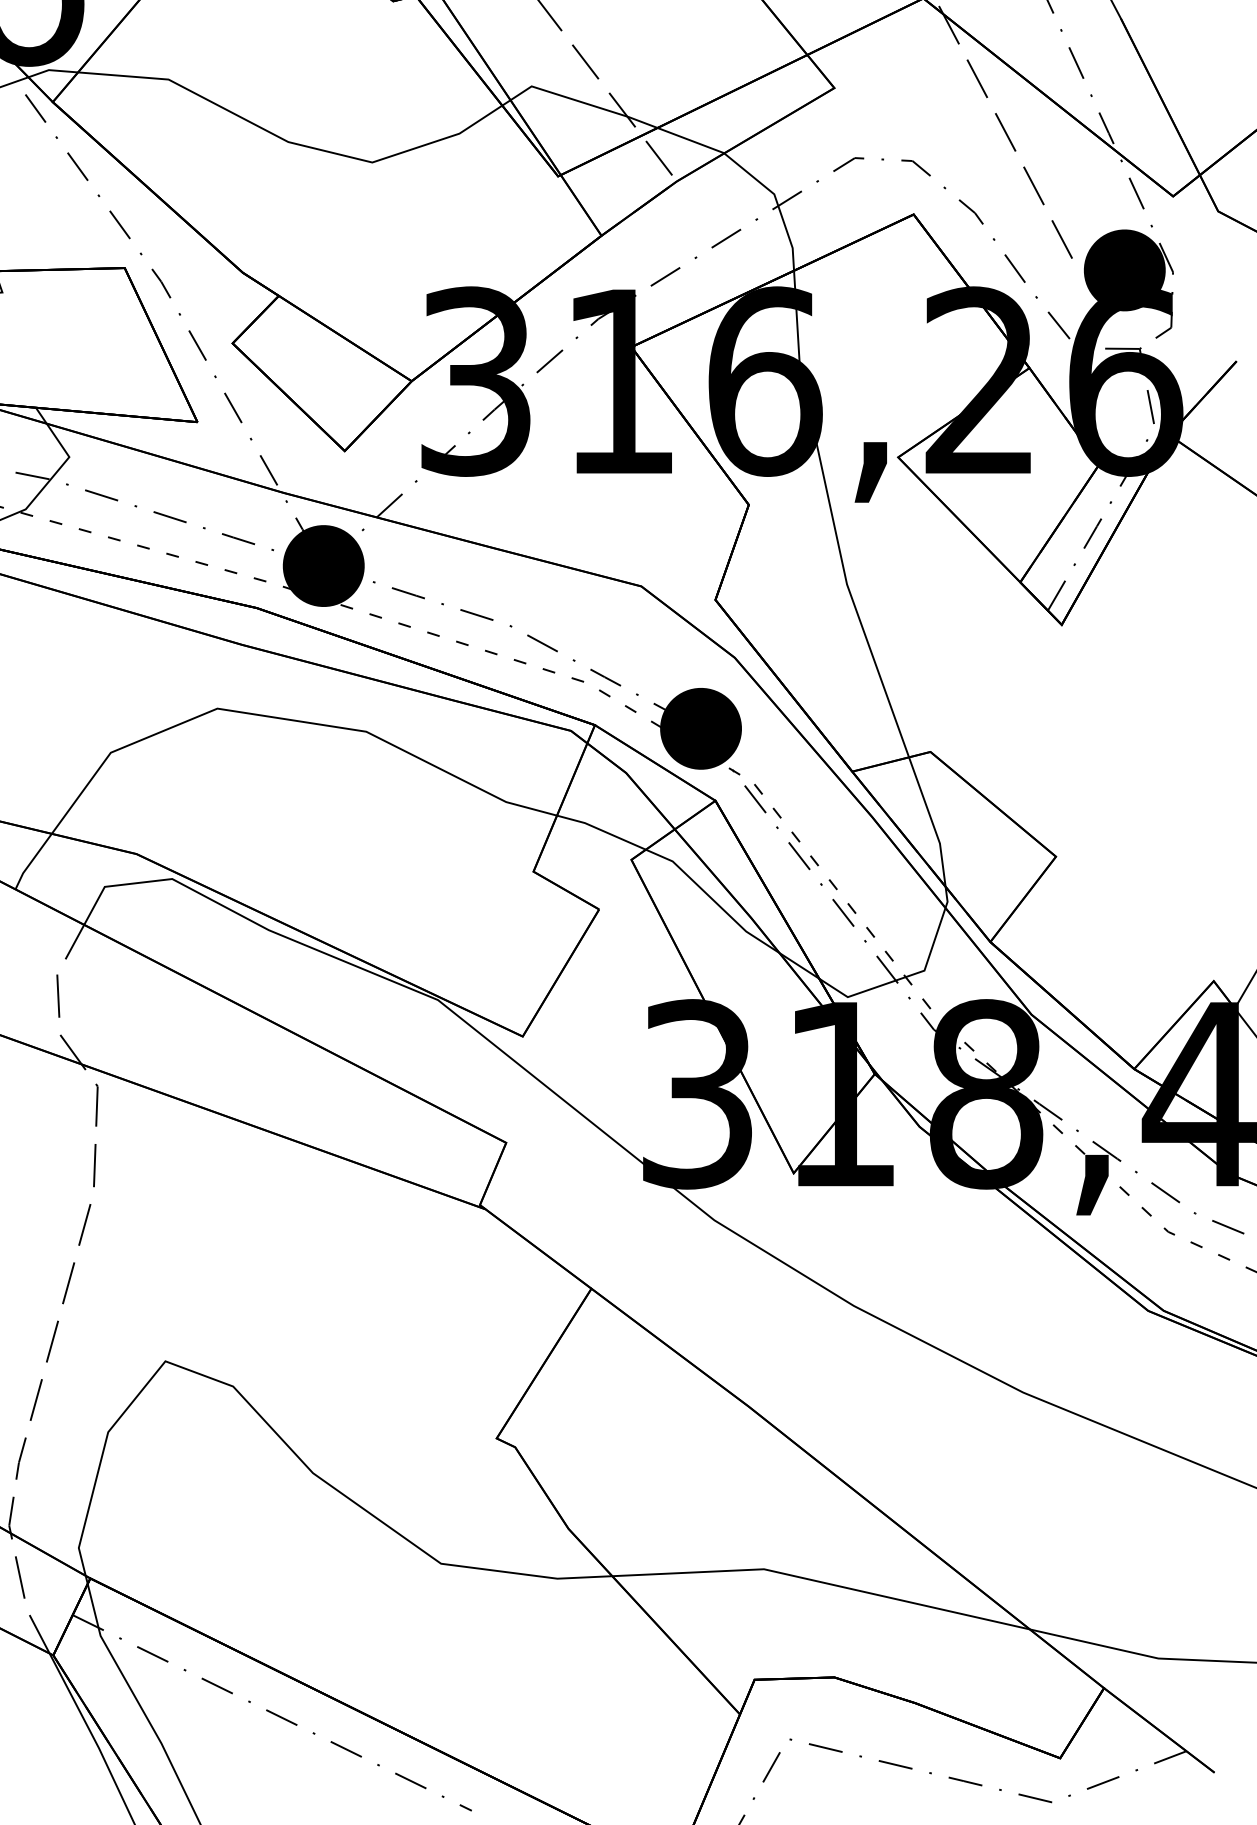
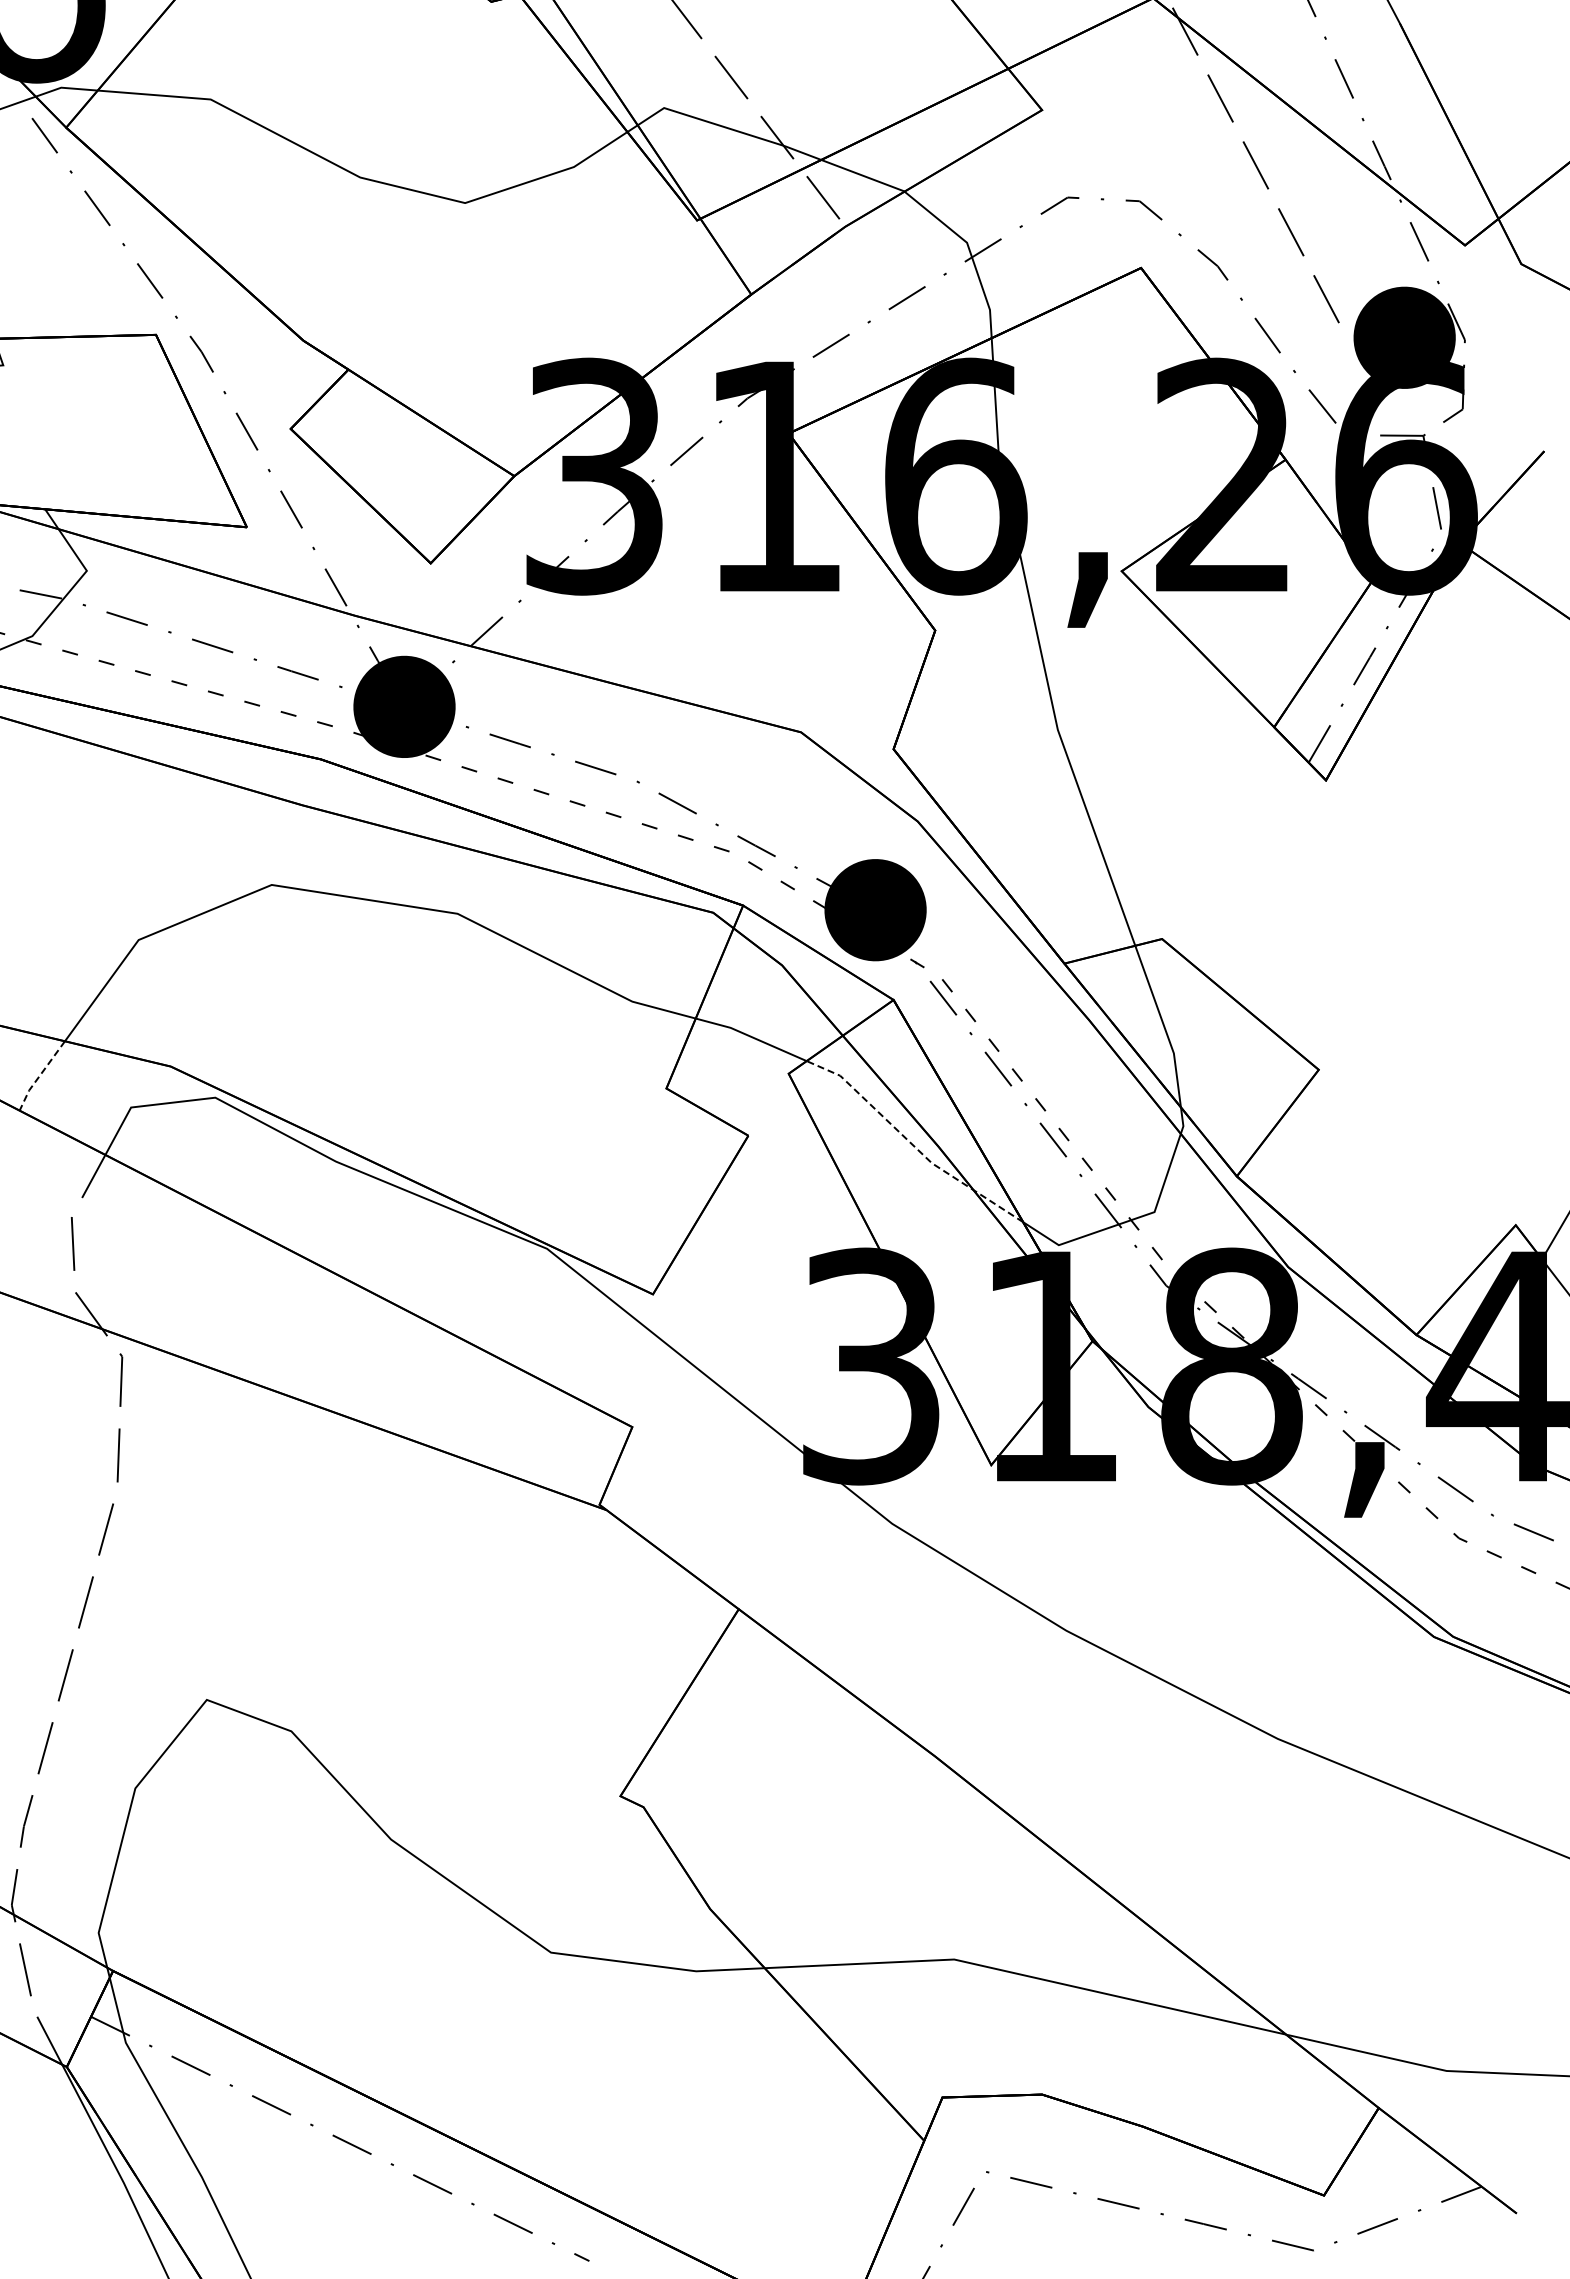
line: (31, 861) -> (39, 1075), solid -> dashed
line: (729, 915) -> (911, 1143), solid -> dashed

